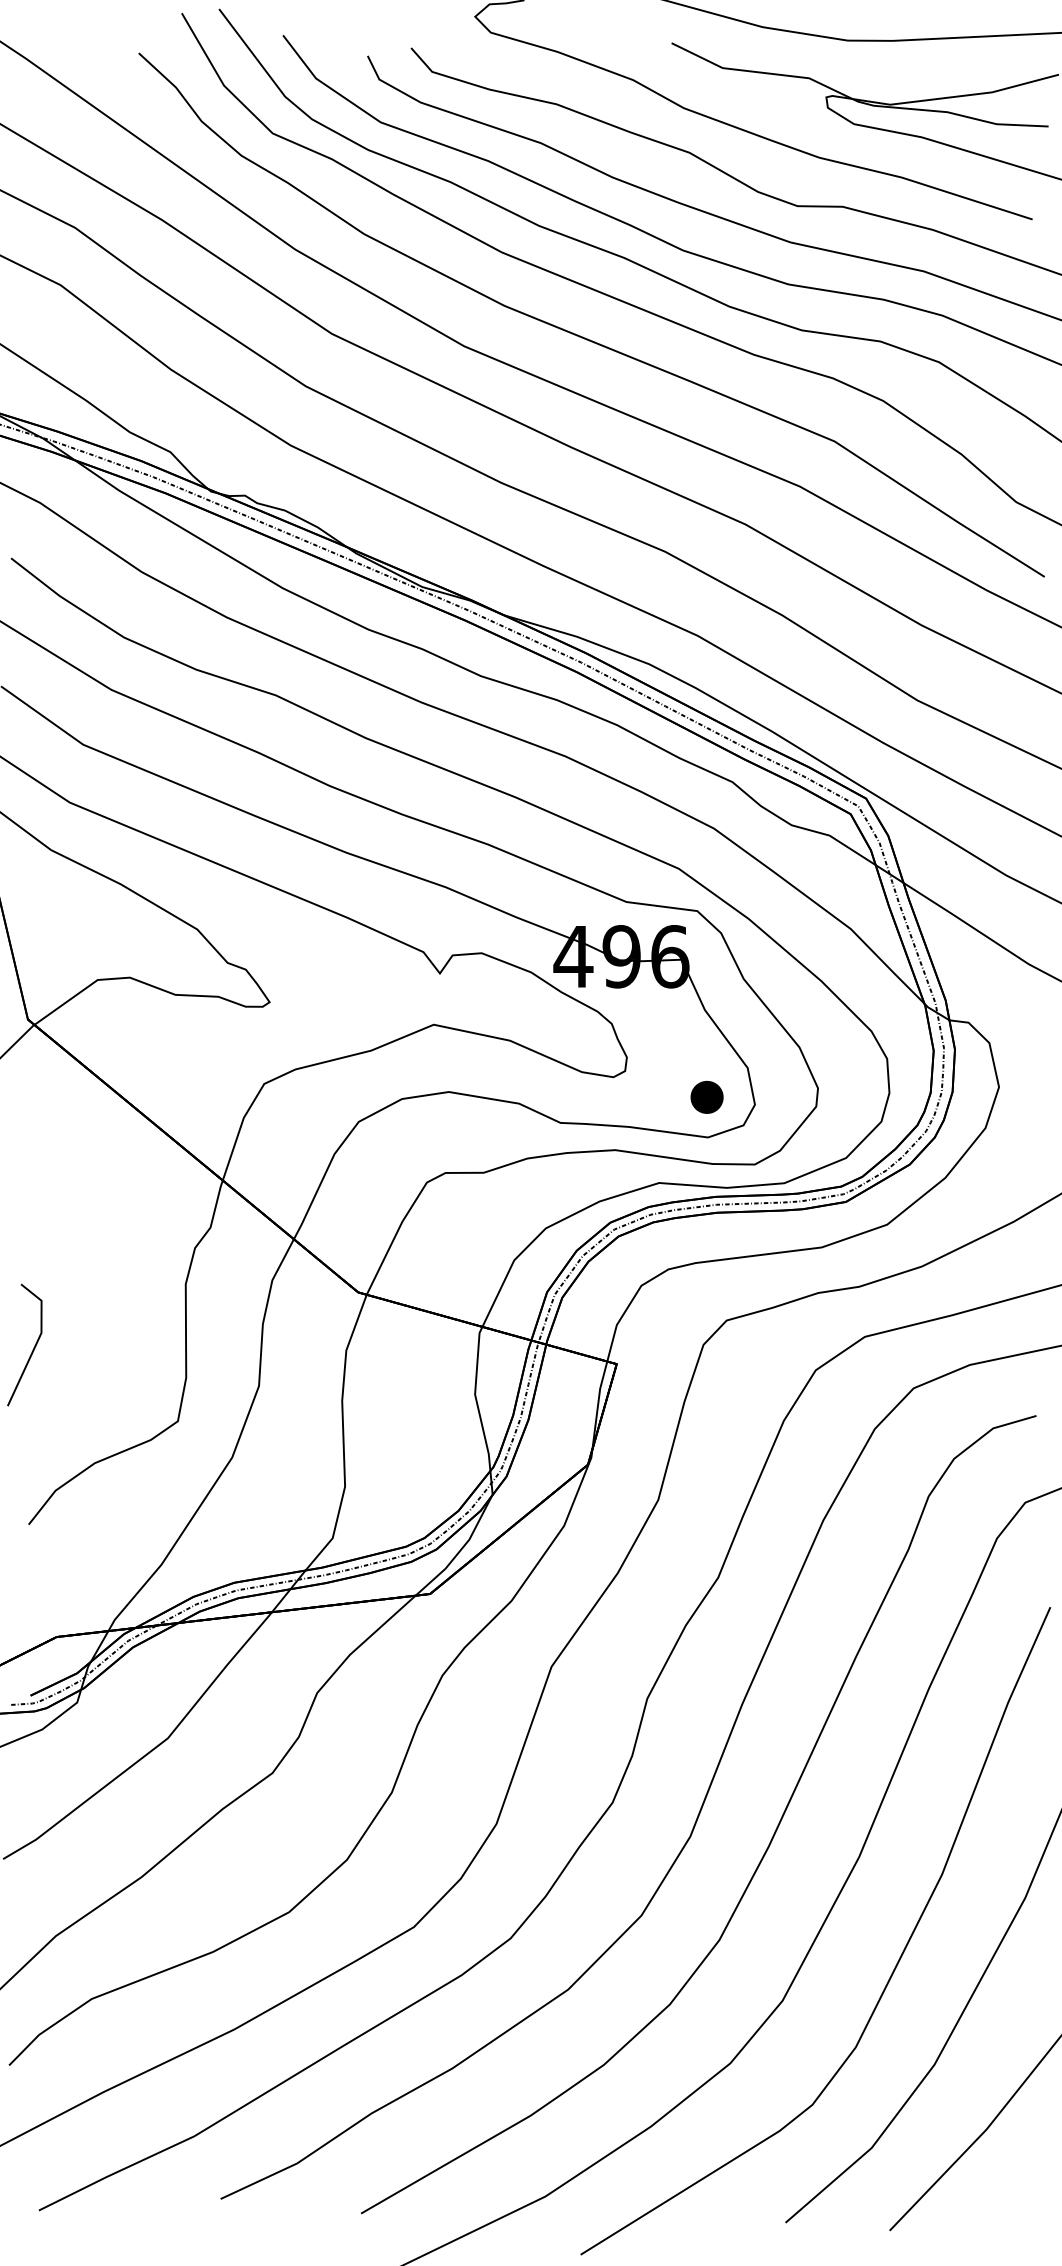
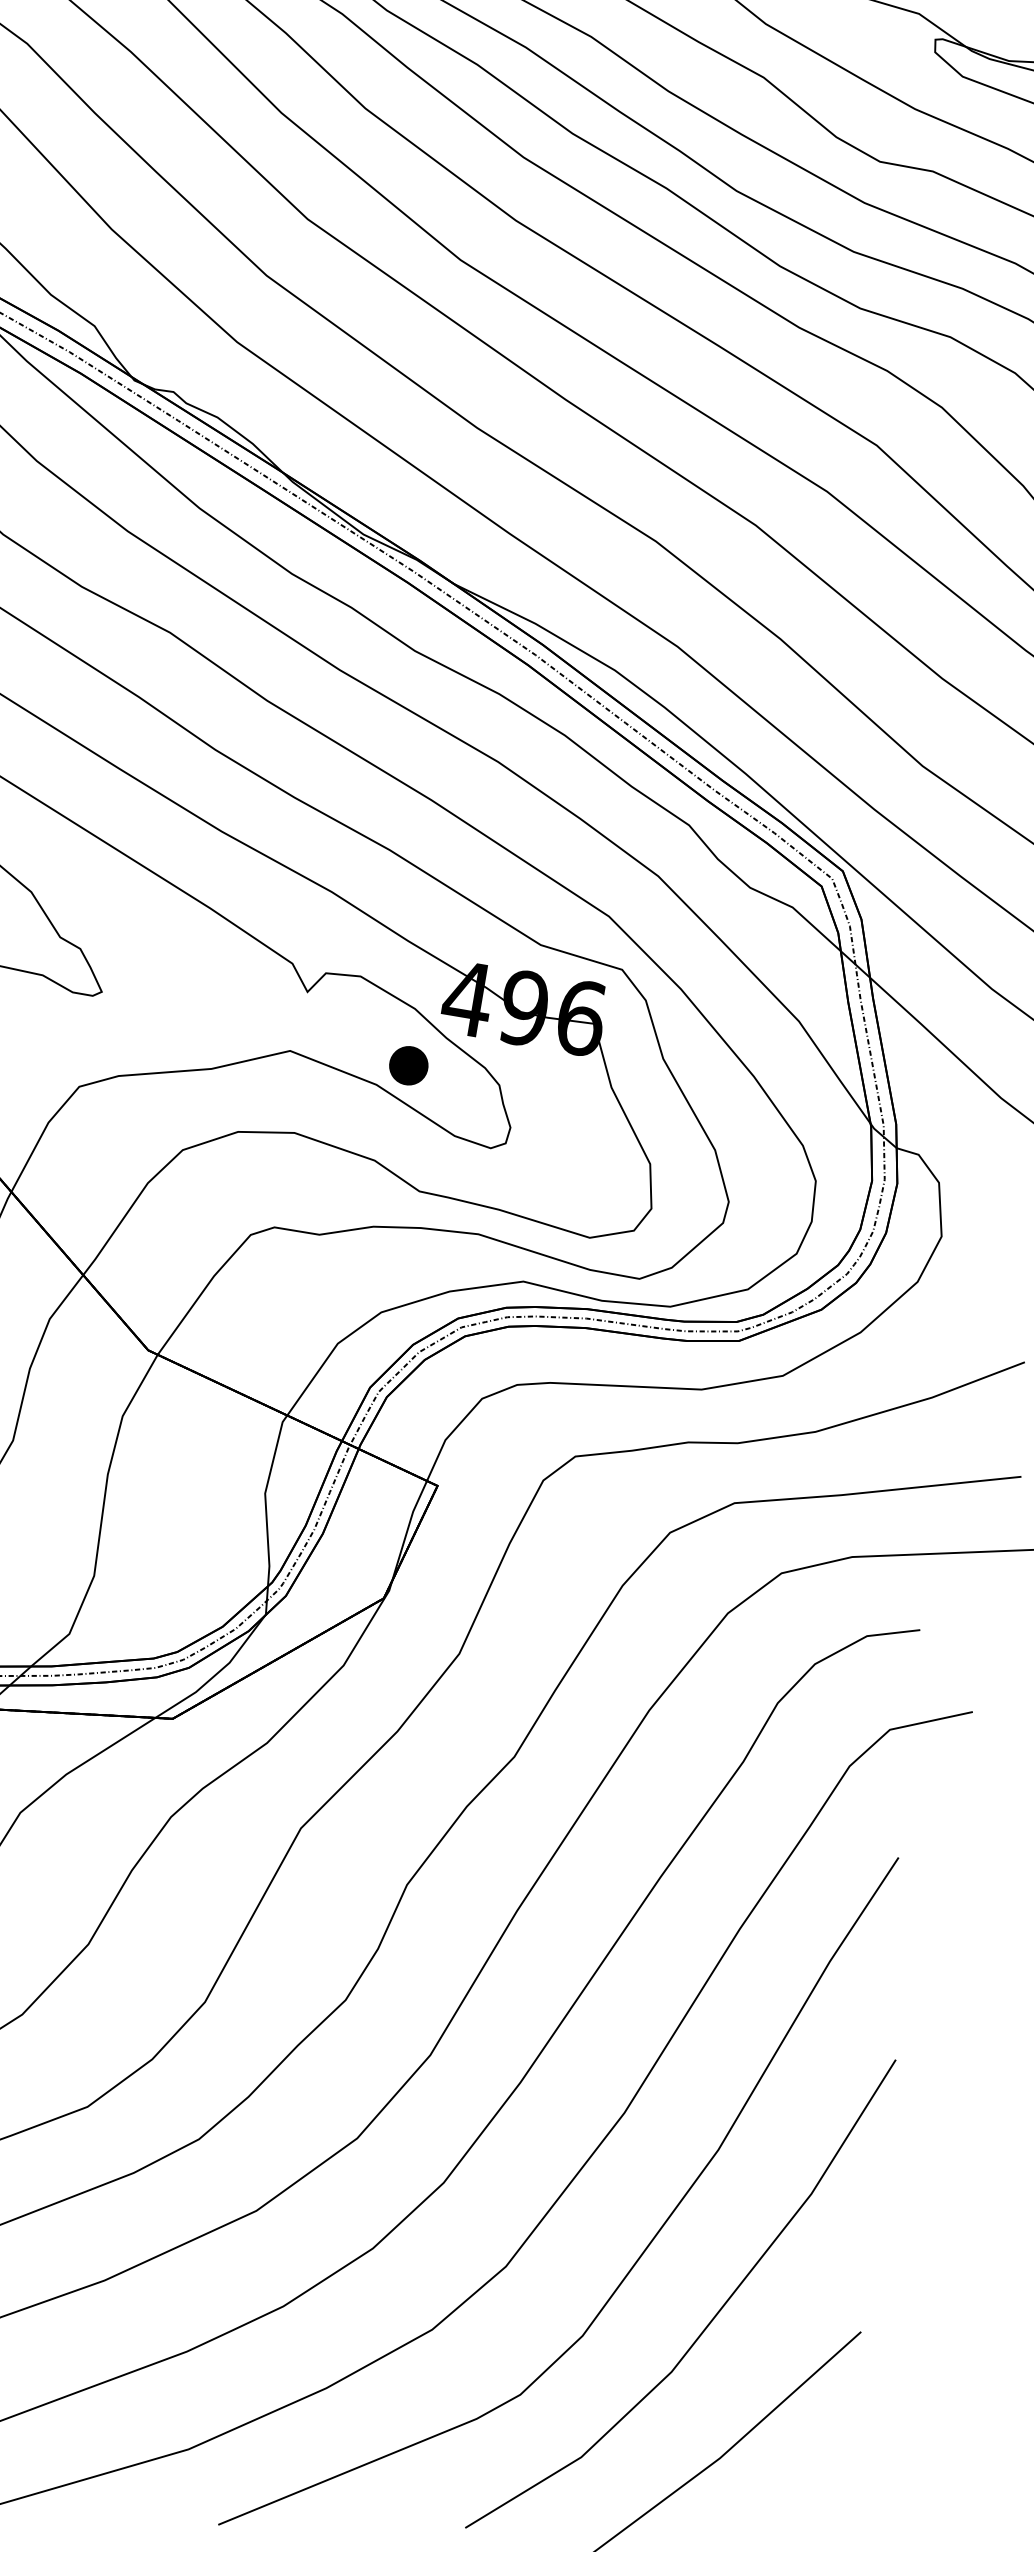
part: (706, 1097) -> (408, 1065), moved

